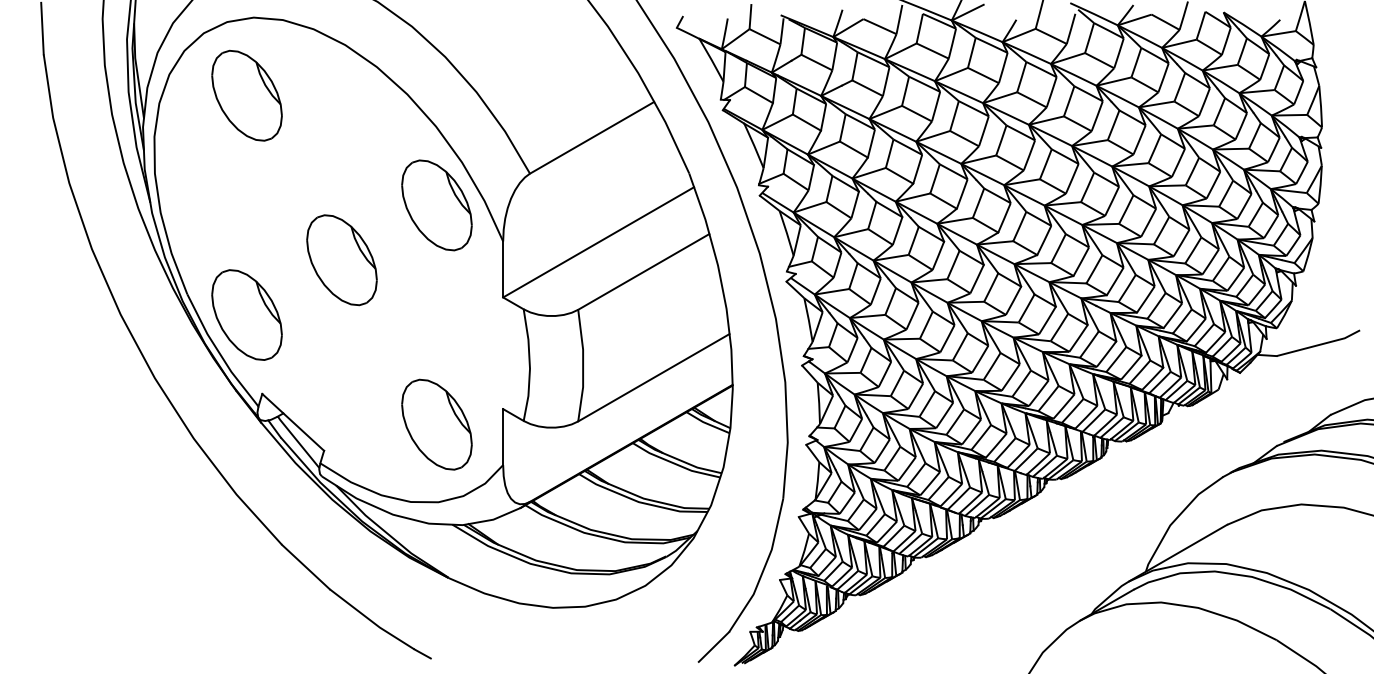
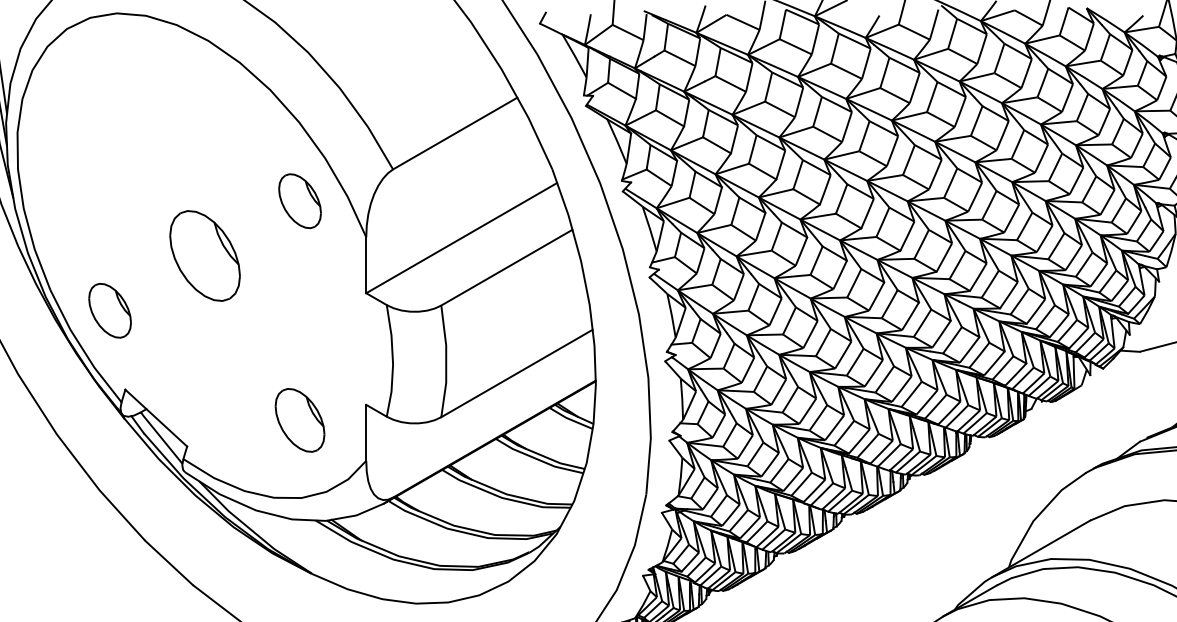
part: (246, 95) -> (109, 91), removed
part: (436, 205) -> (299, 201), size x0.6
part: (246, 314) -> (109, 310), size x0.6
part: (436, 424) -> (299, 420), size x0.7

